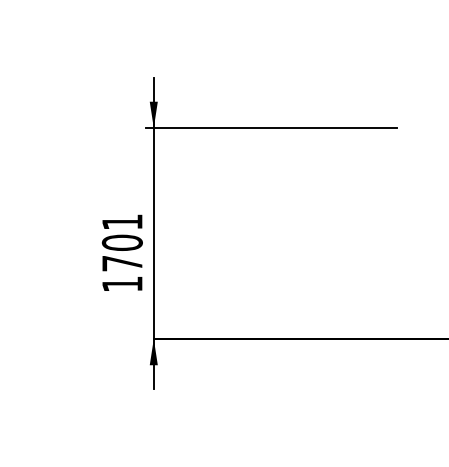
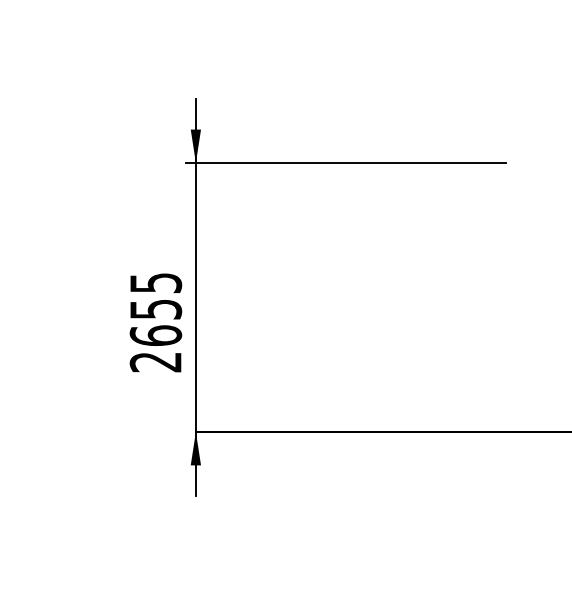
text: (121, 253) -> (154, 322), 1701 -> 2655

